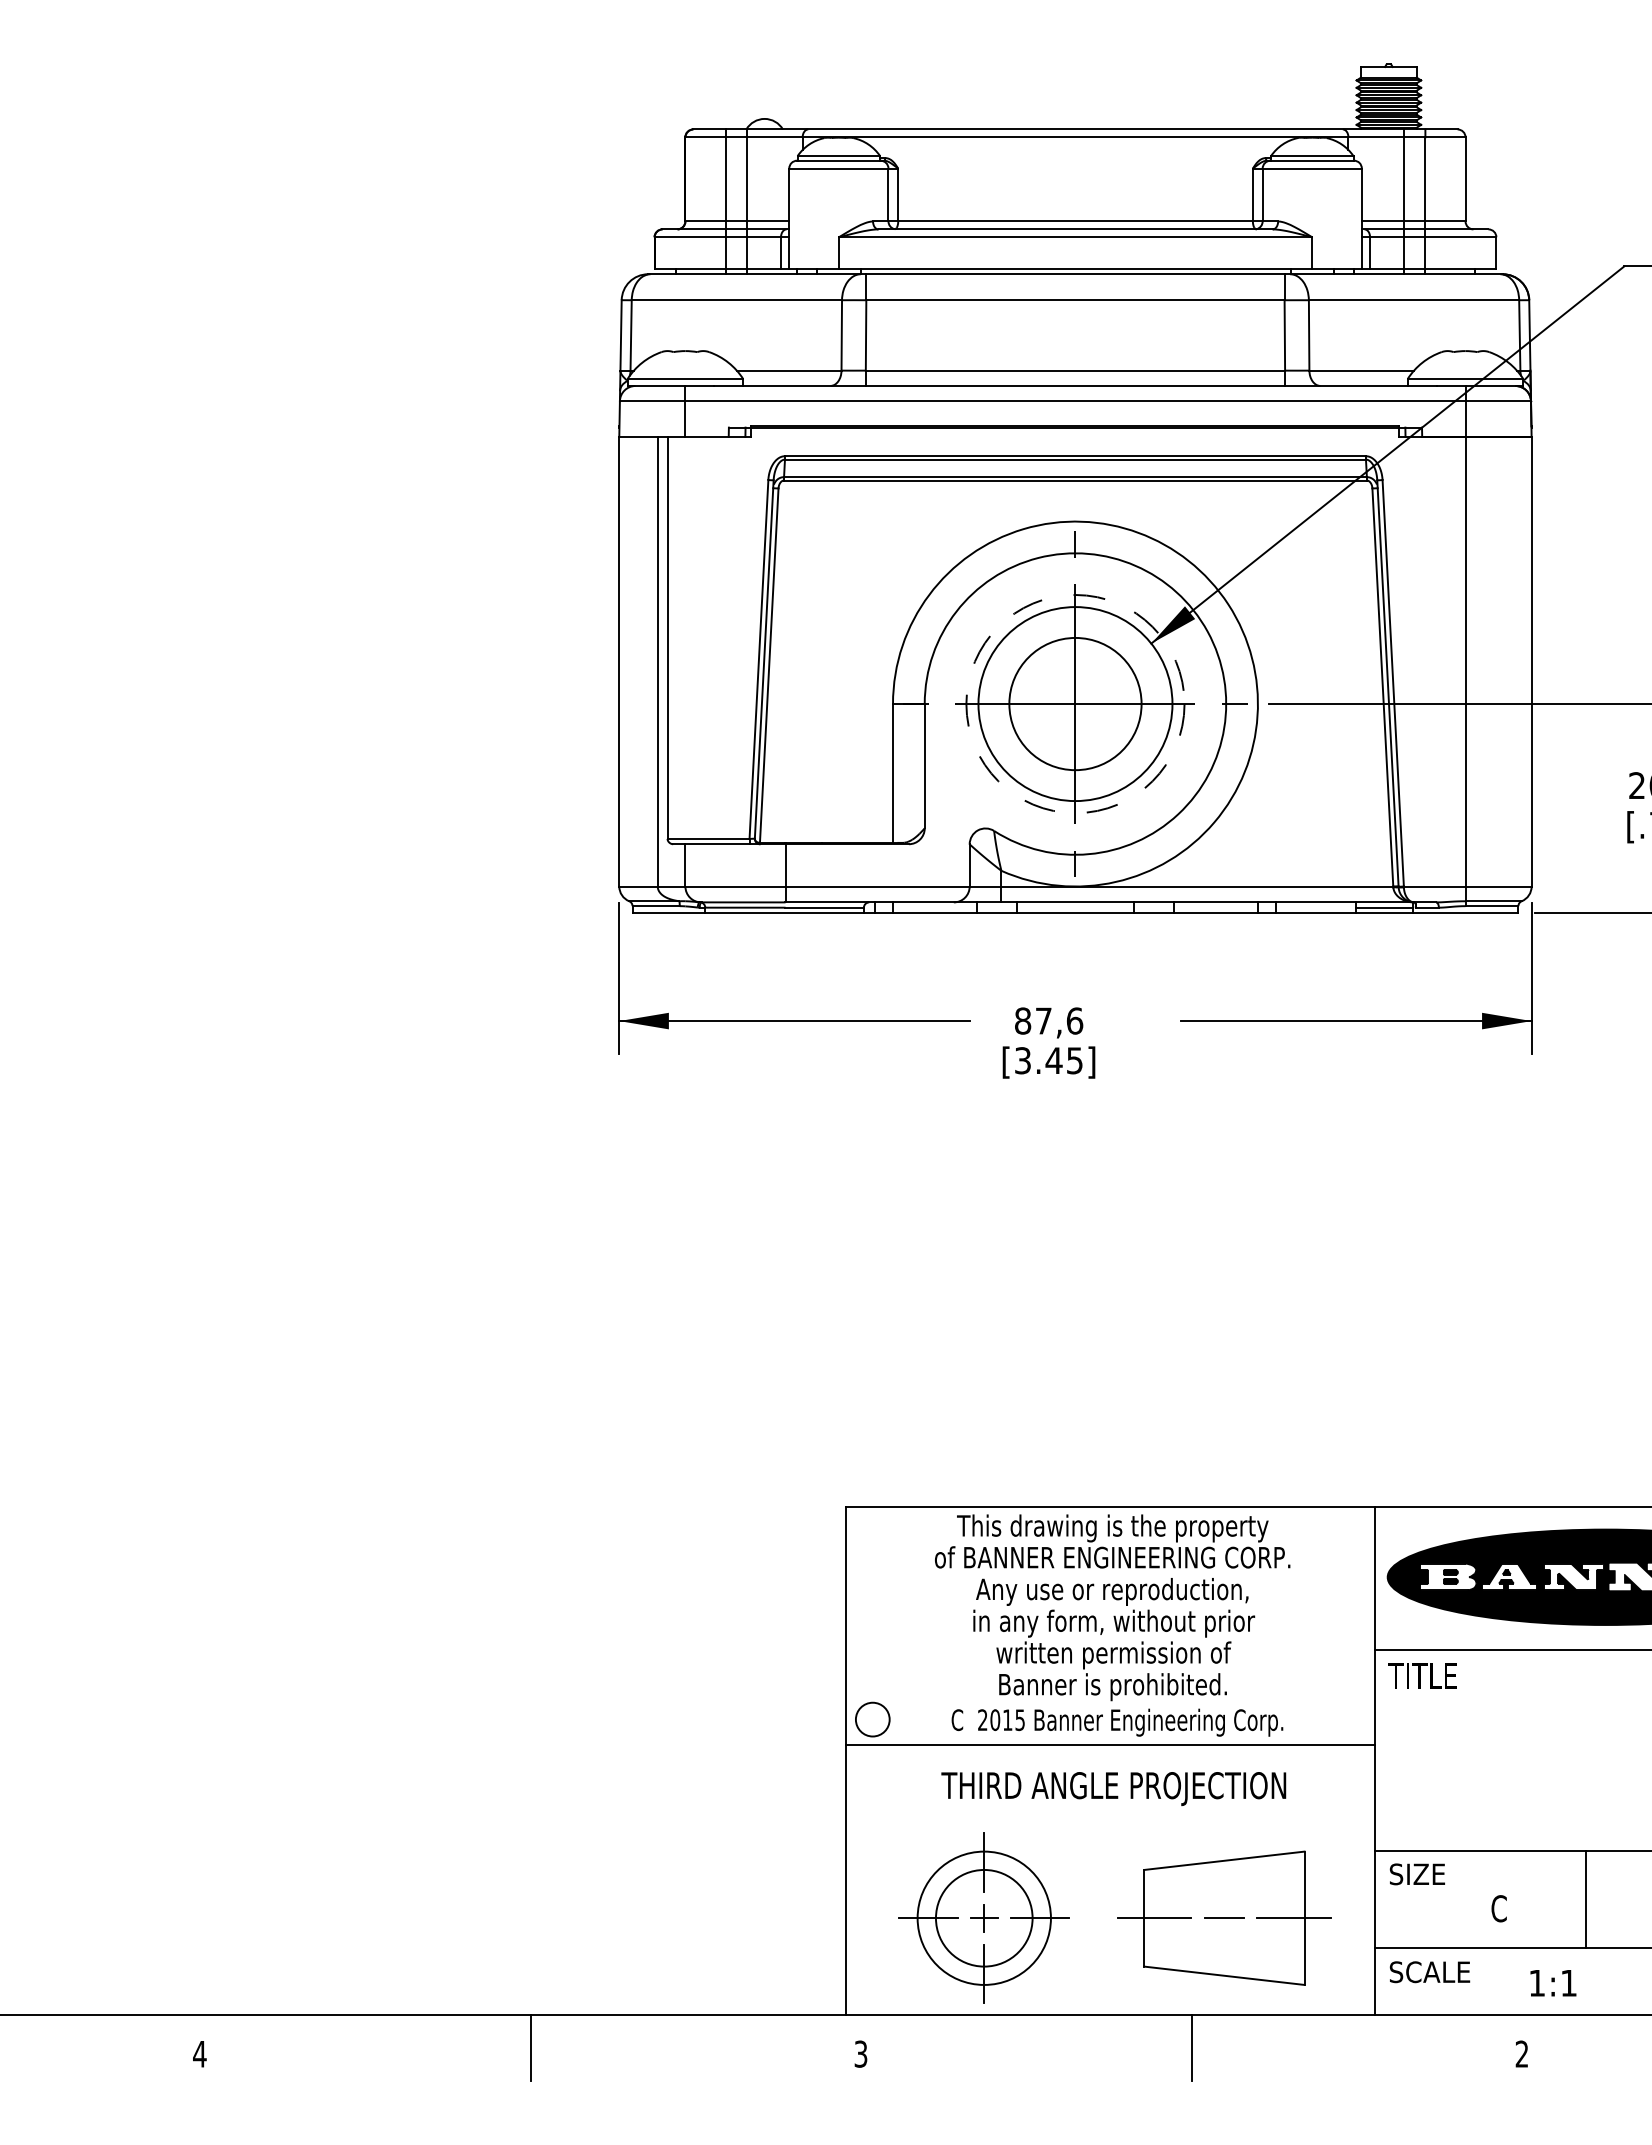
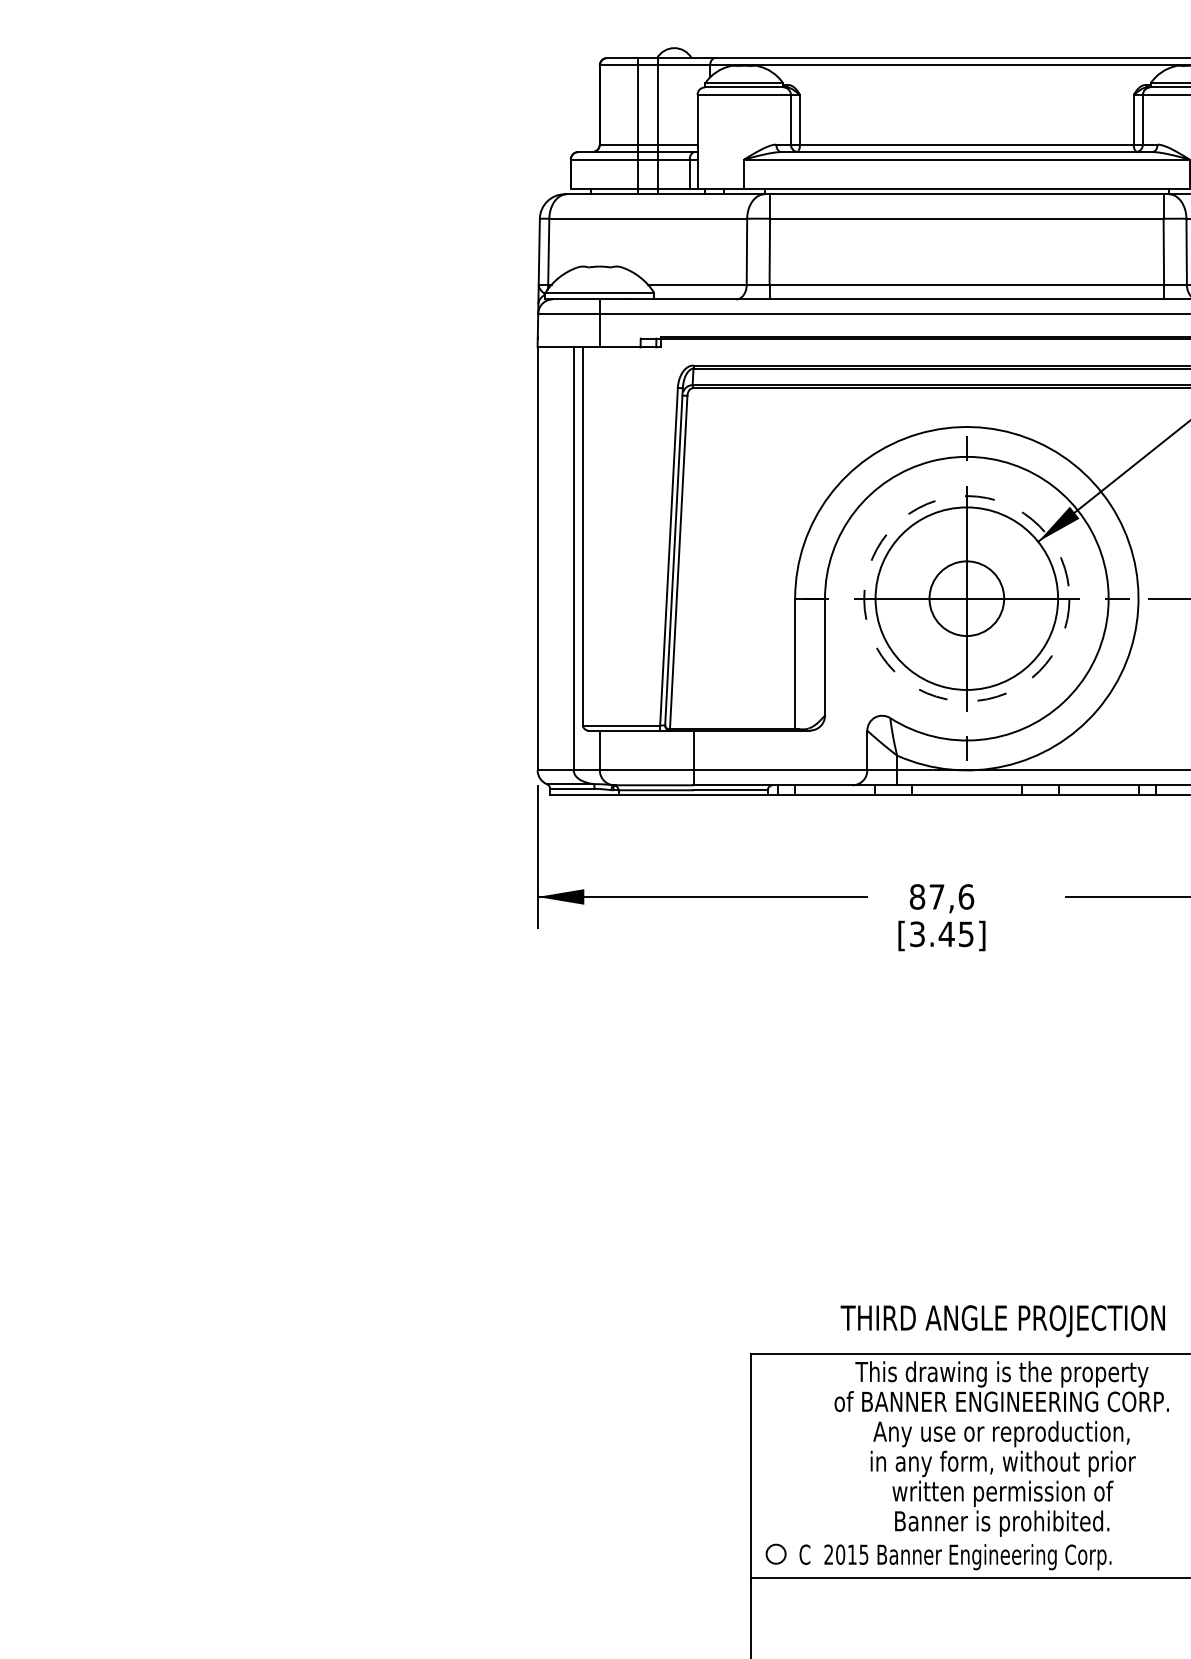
circle: (1075, 703) -> (966, 598), size x0.6
circle: (872, 1719) -> (775, 1554), size x0.6
text: (1117, 1722) -> (955, 1556), moved
text: (1113, 1788) -> (1002, 1320), moved

